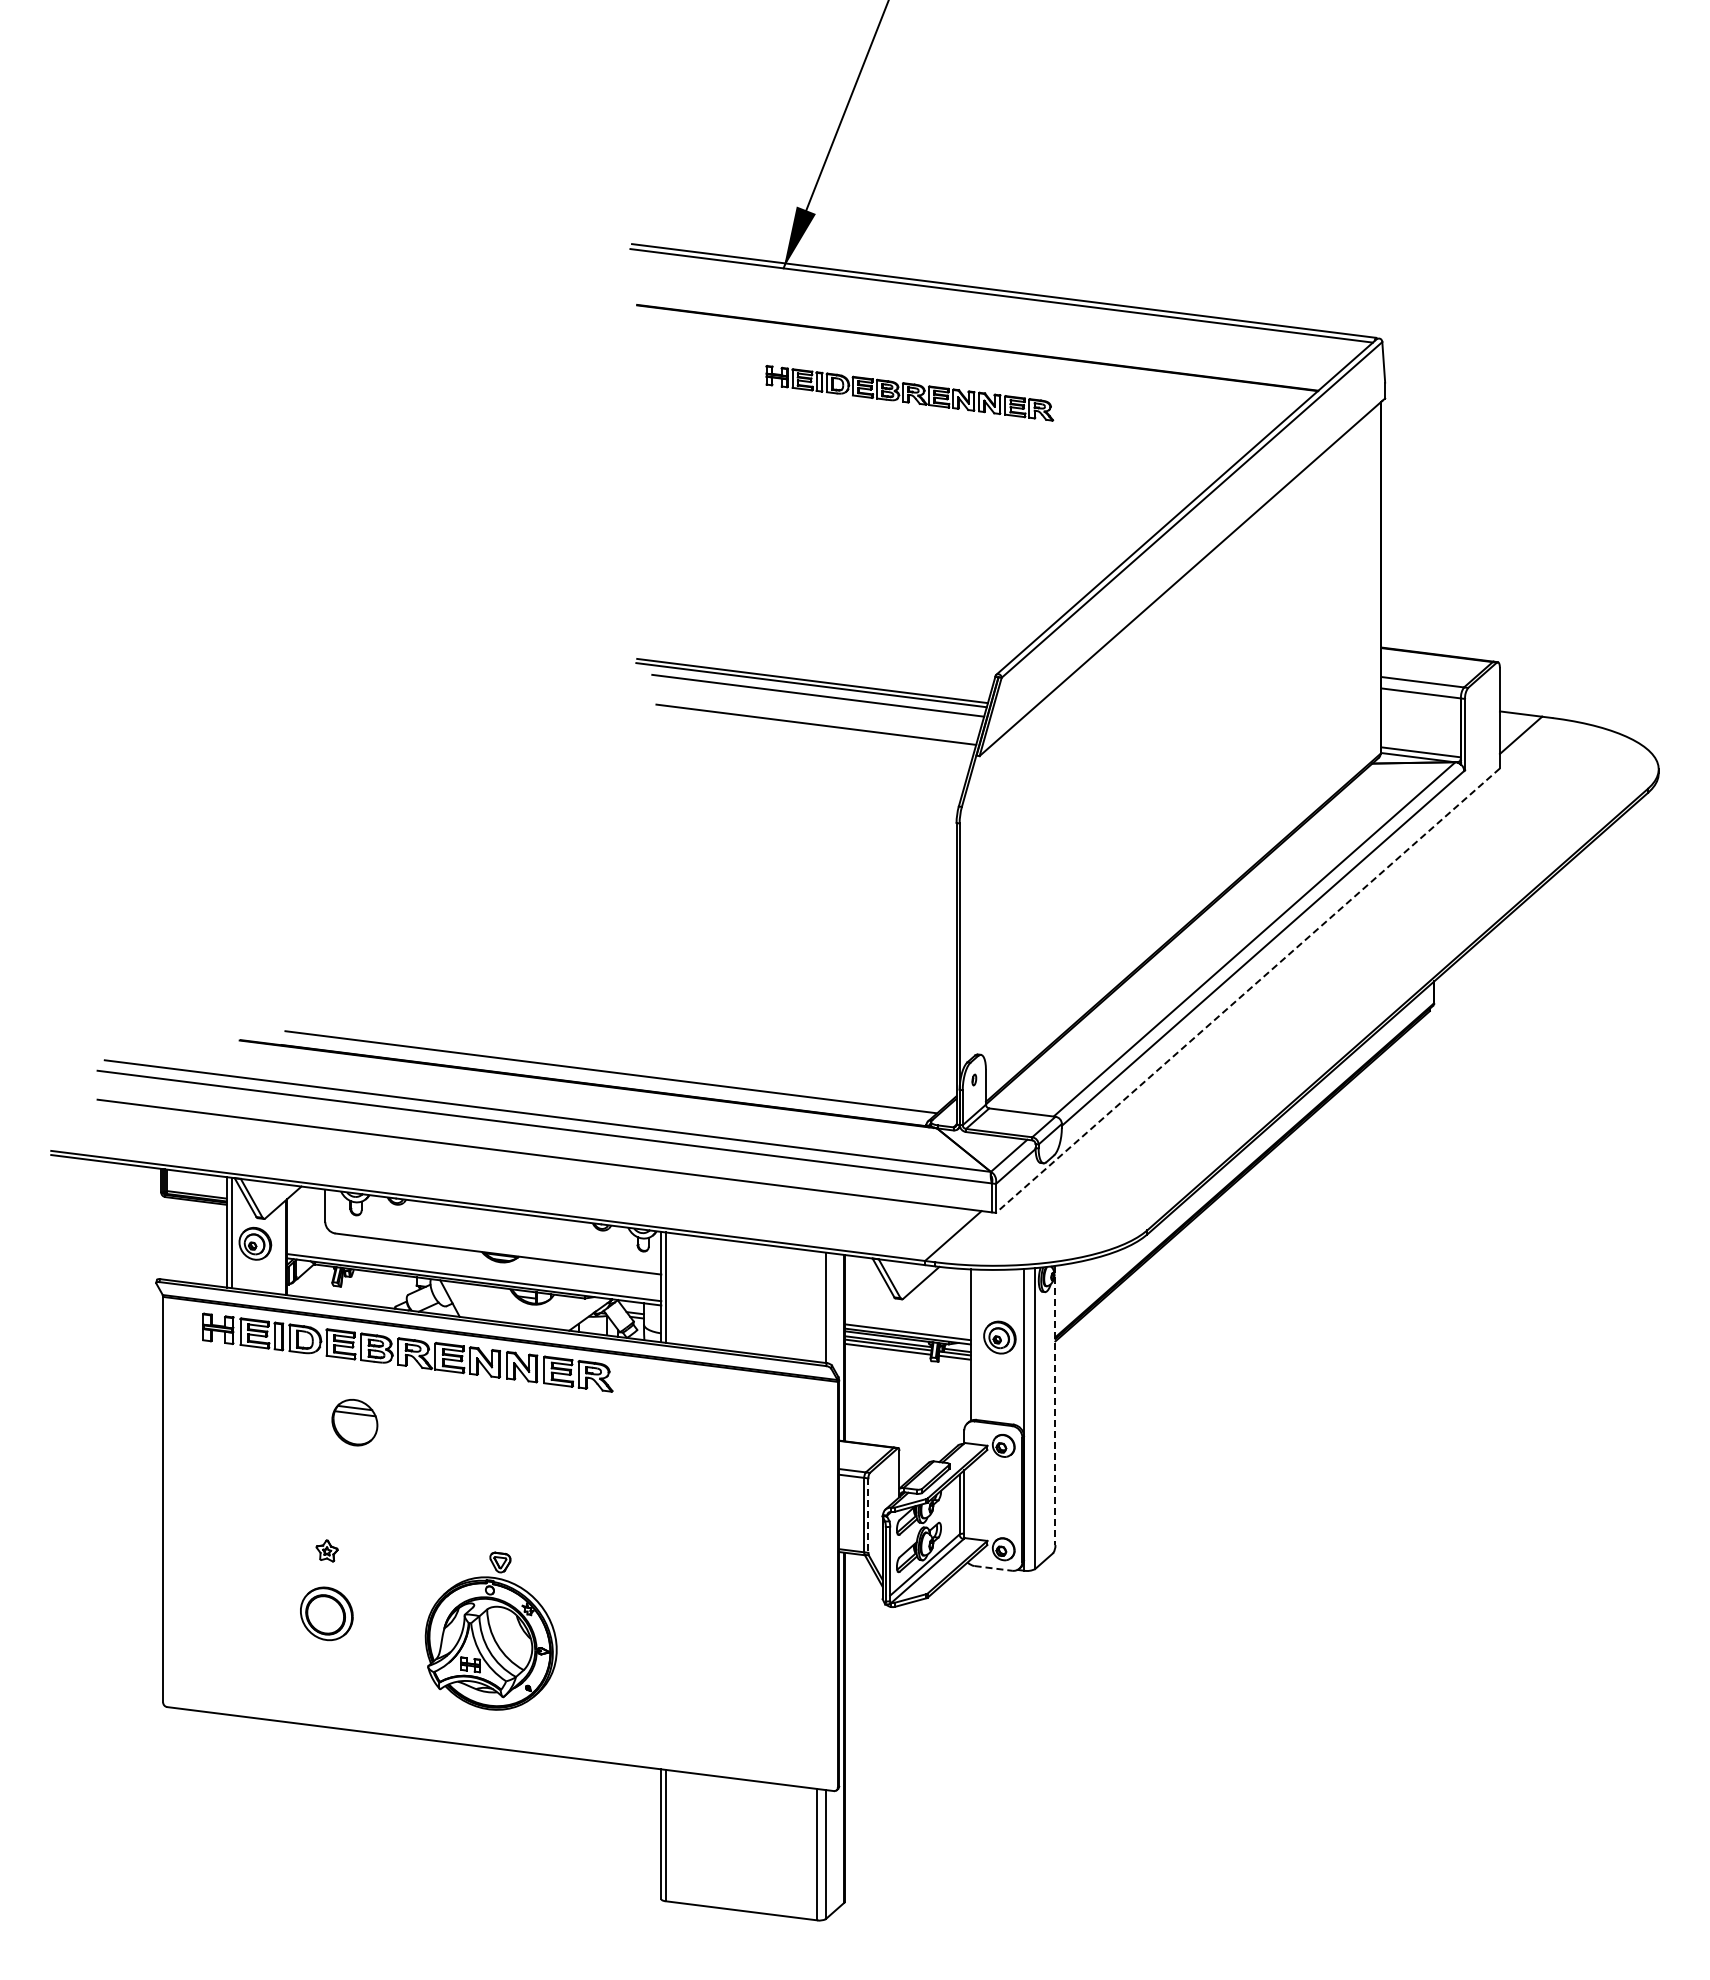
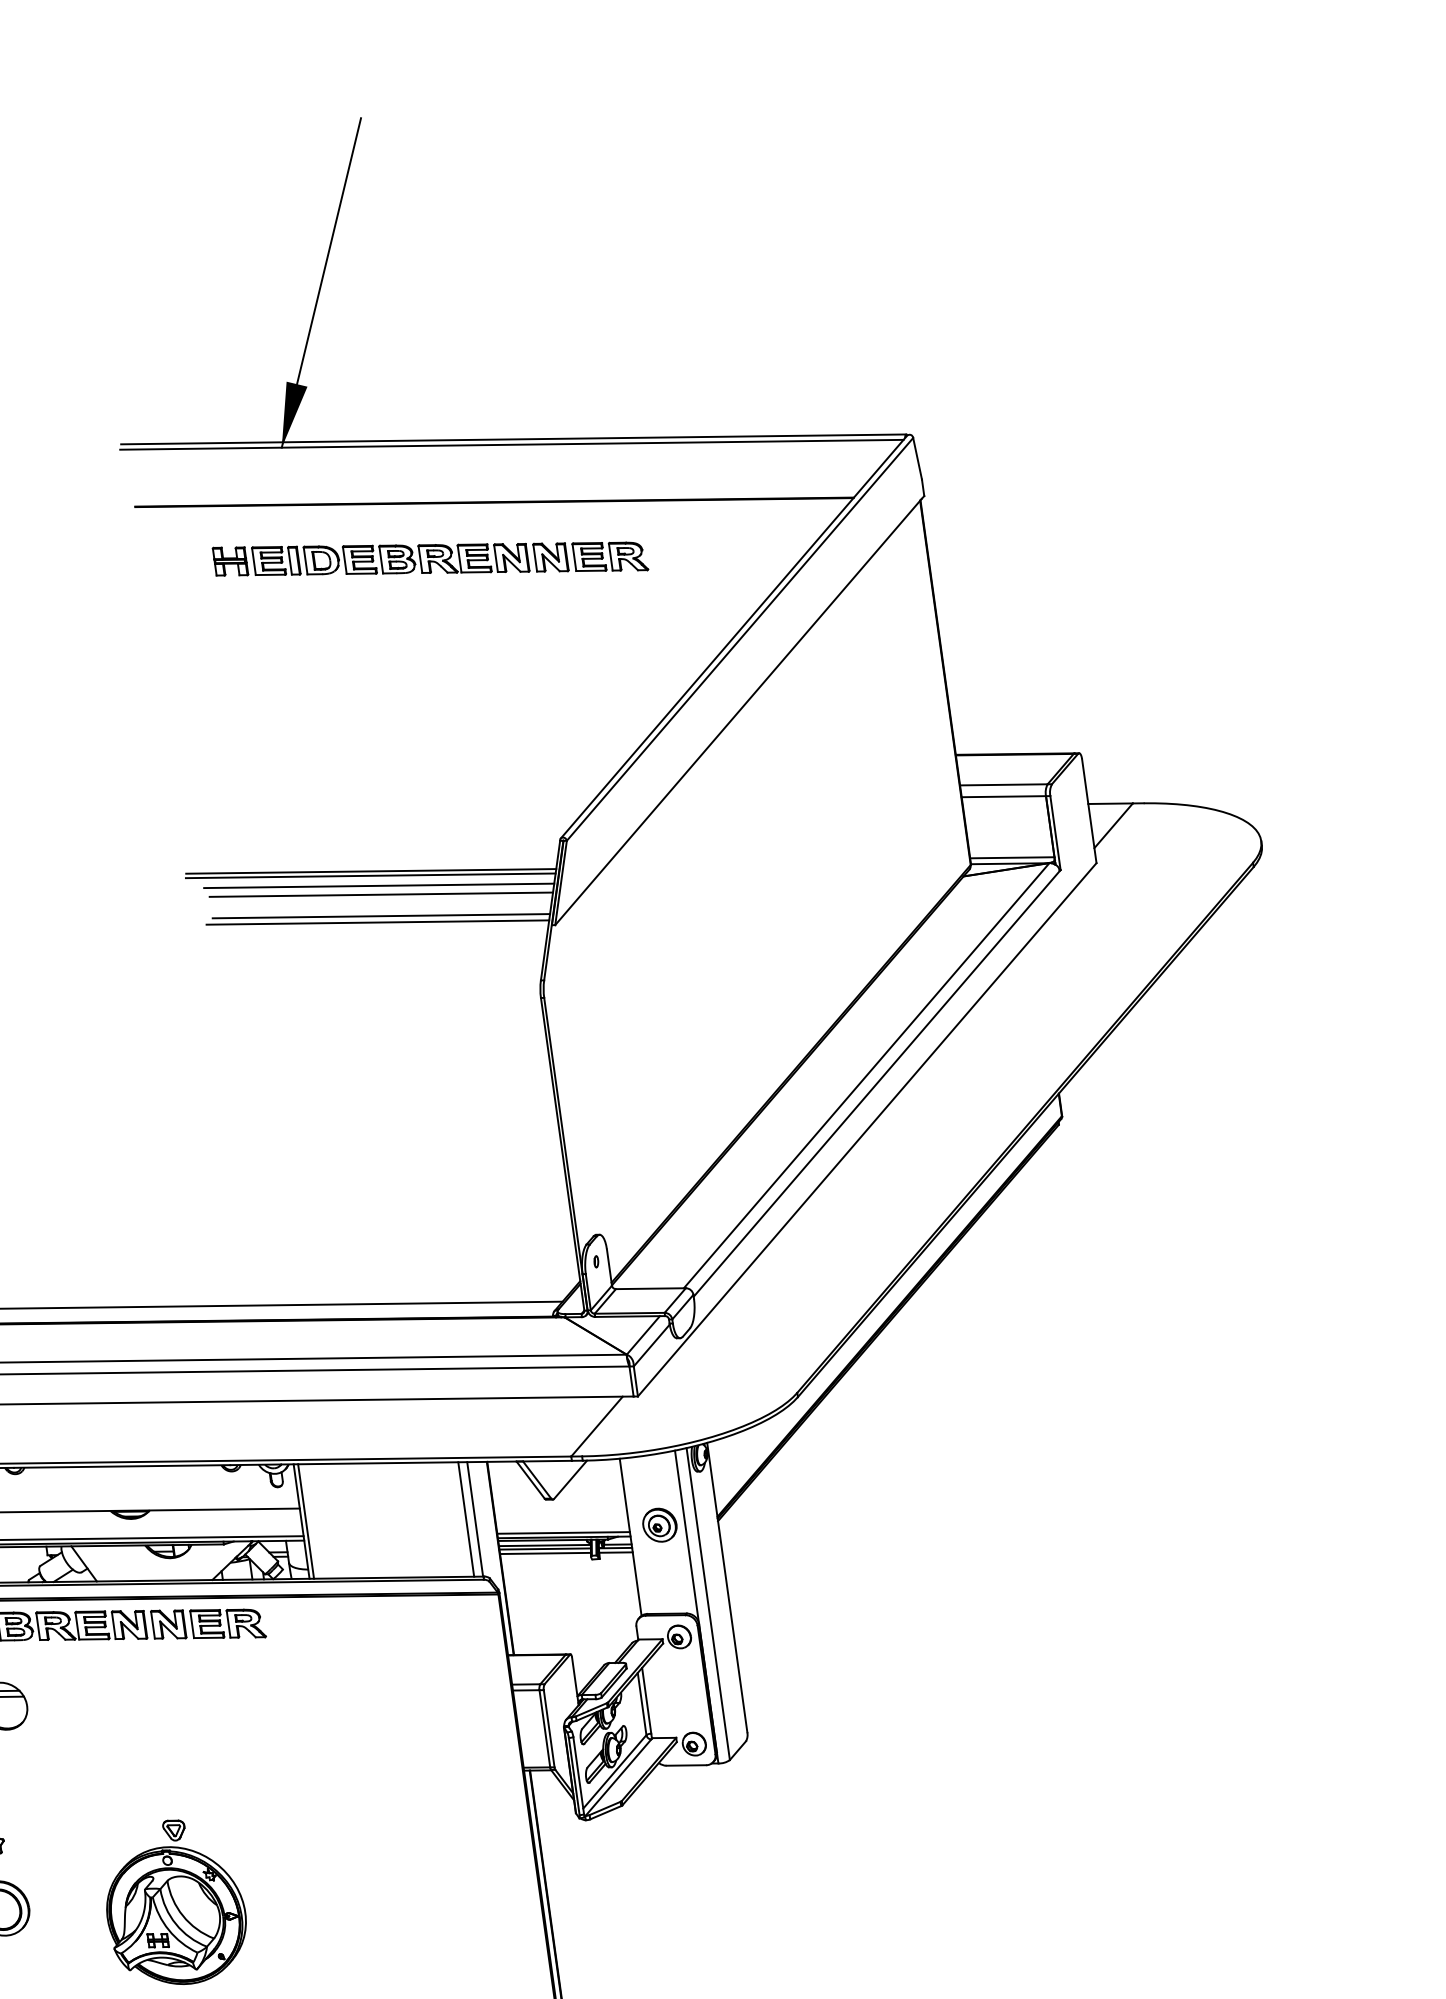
part: (909, 393) -> (430, 559), size x1.43
line: (818, 703) -> (380, 893), added
line: (811, 729) -> (377, 921), added
line: (1247, 990) -> (866, 1129), dashed -> solid
line: (817, 1306) -> (466, 1519), added
line: (1055, 1405) -> (727, 1587), dashed -> solid
line: (868, 1516) -> (549, 1729), dashed -> solid
line: (993, 1568) -> (686, 1765), dashed -> solid

